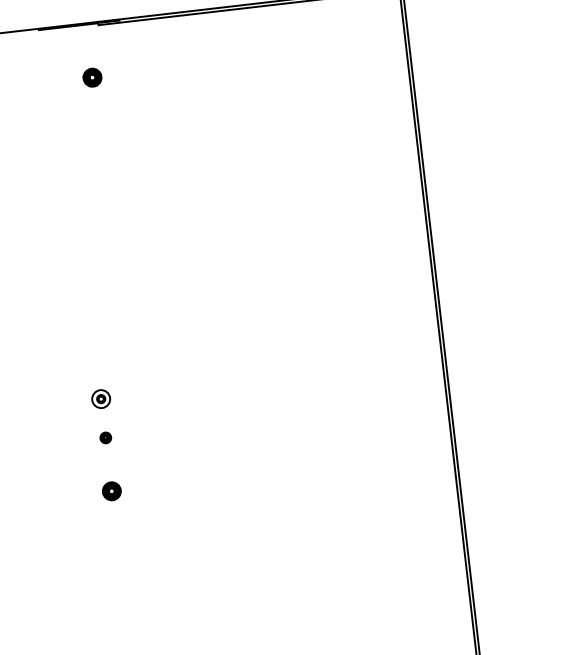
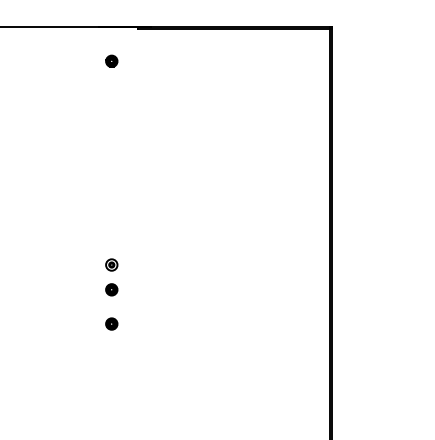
part: (91, 76) -> (111, 60), moved
part: (105, 437) -> (111, 289), size x1.67

